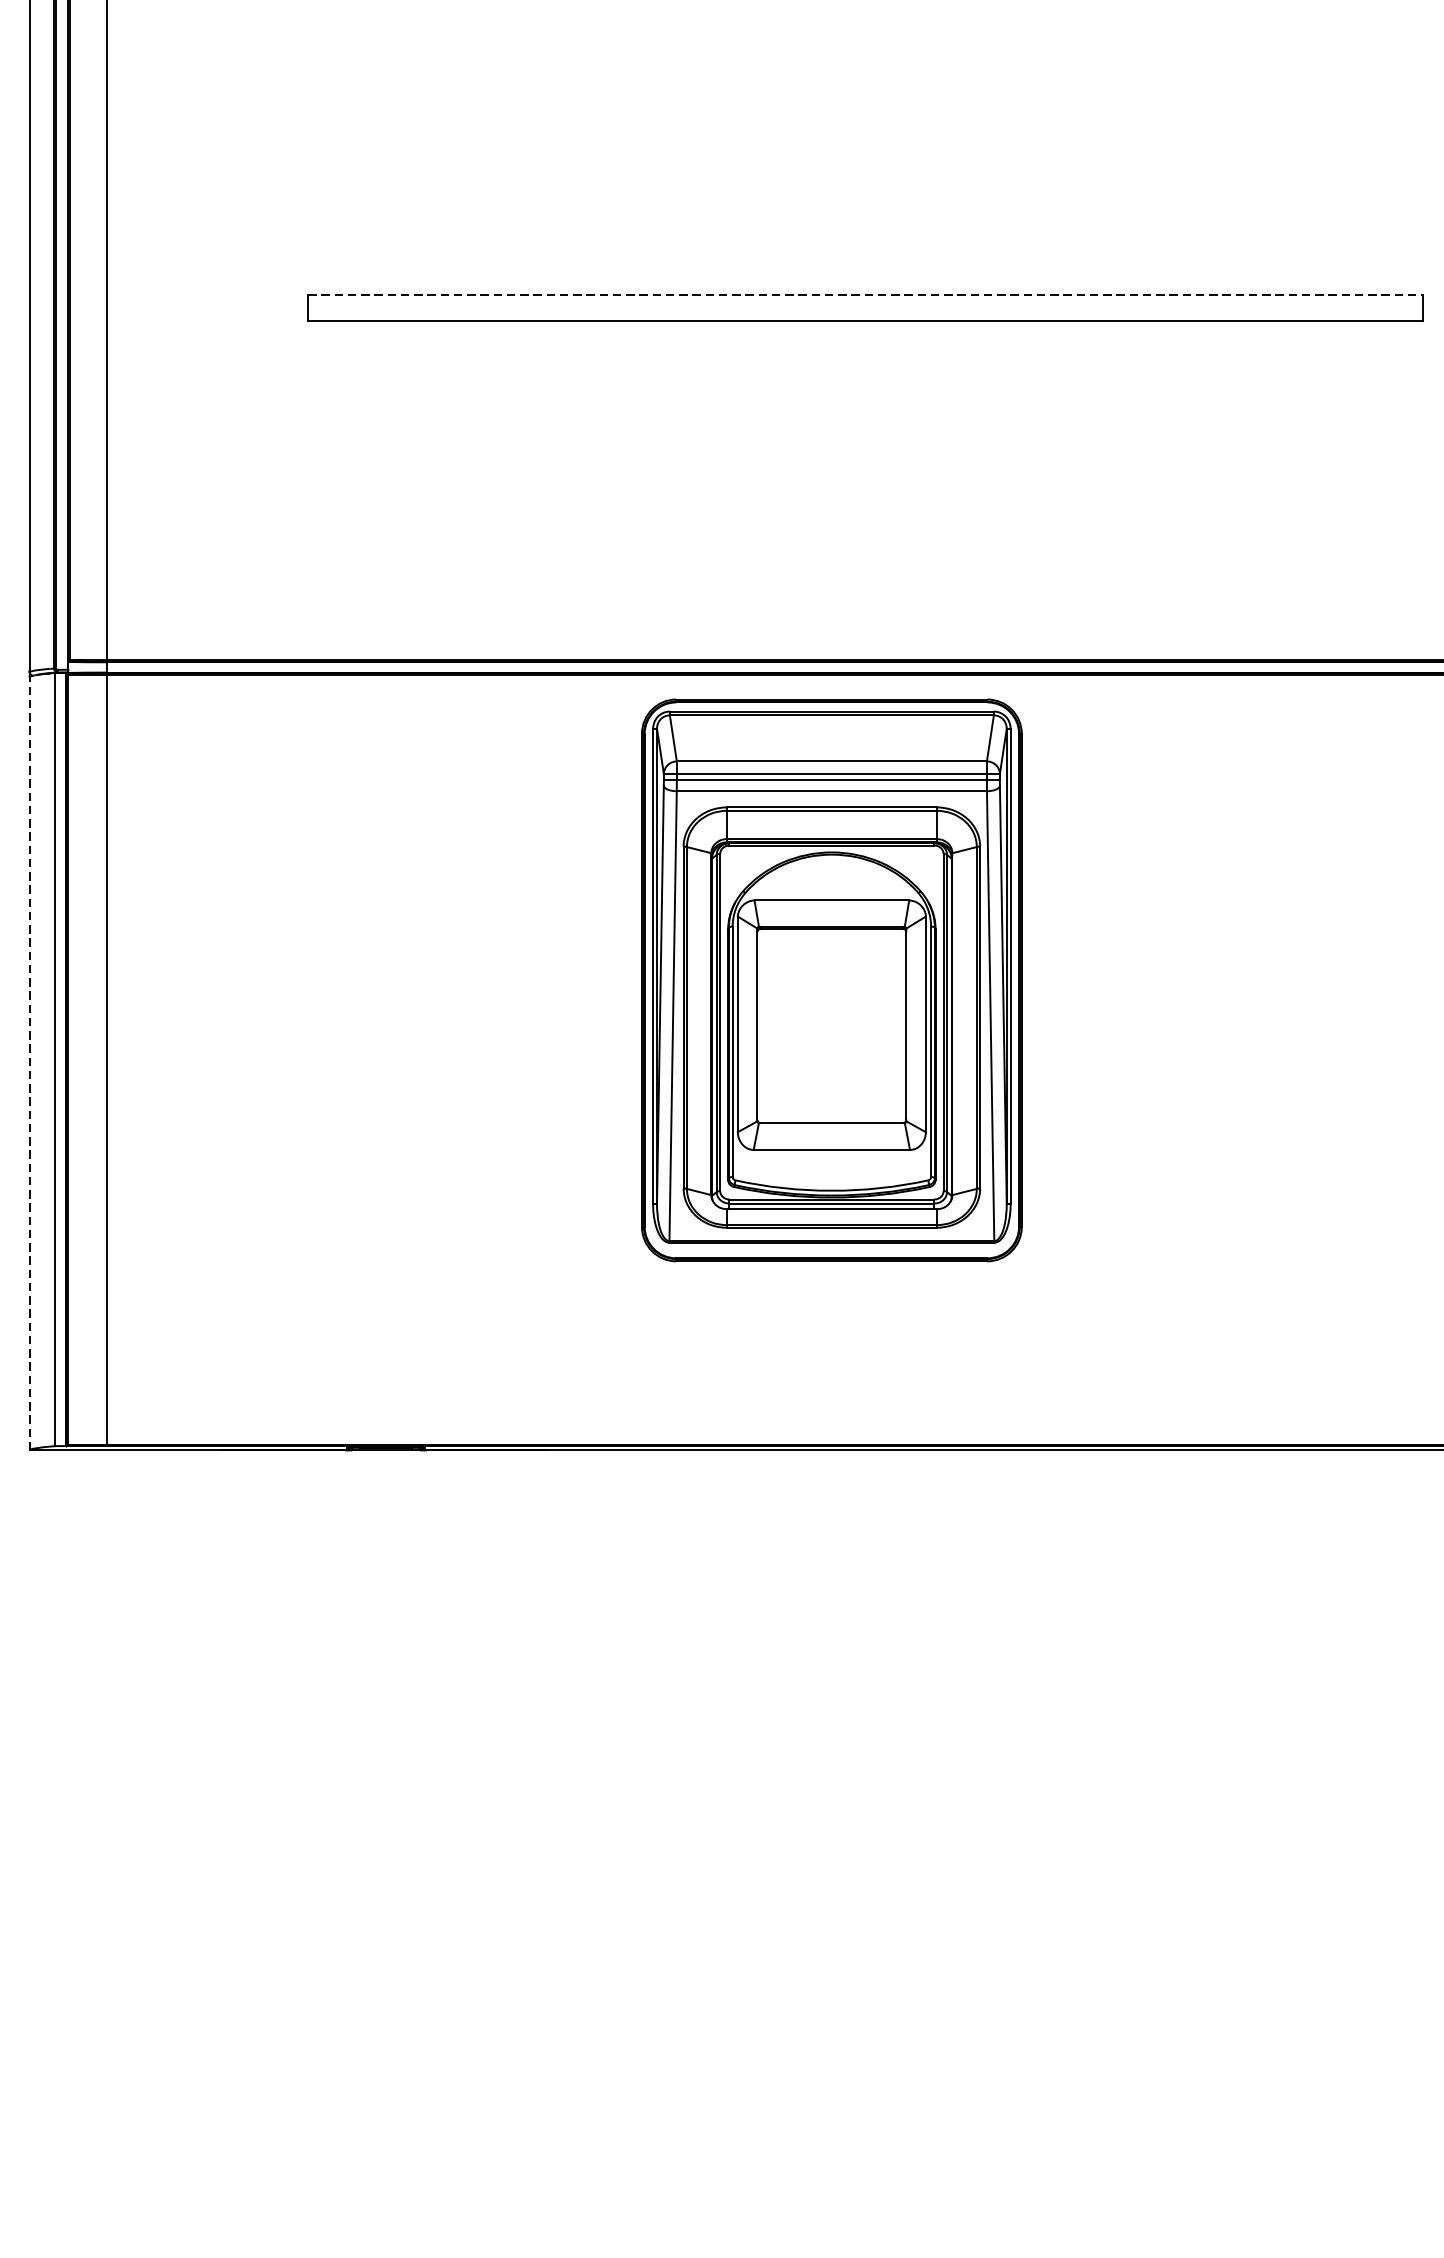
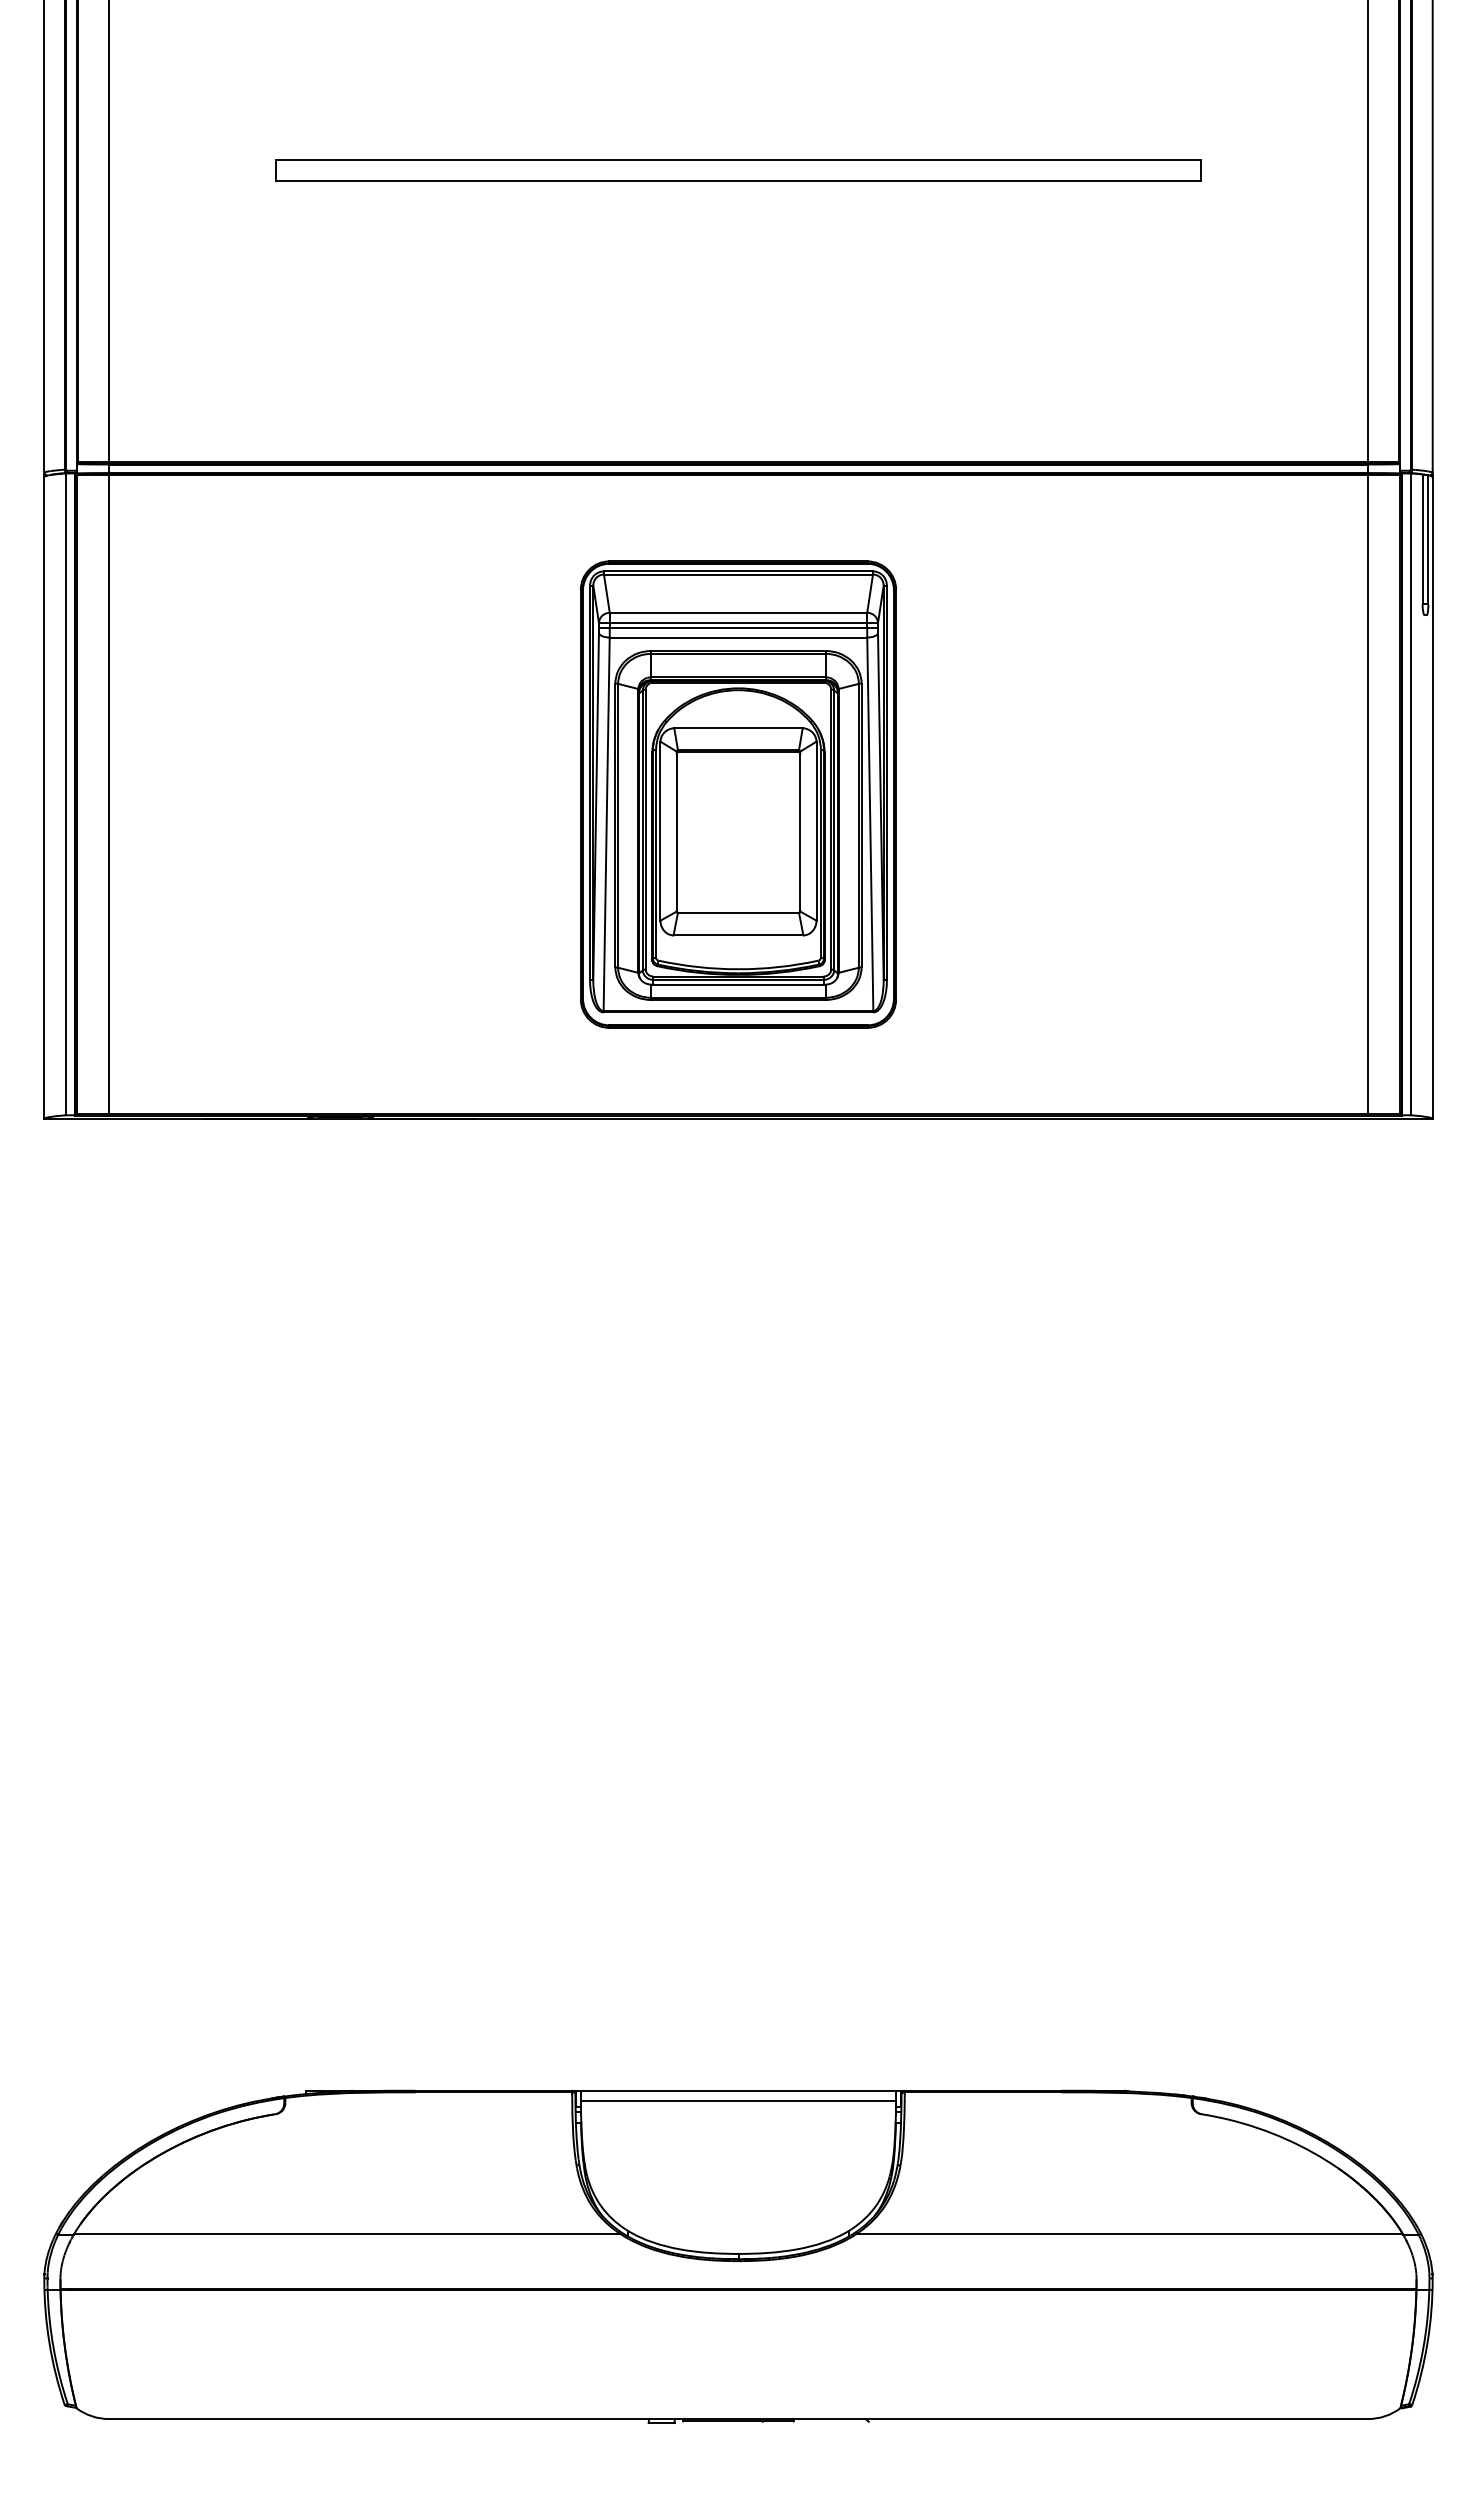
line: (865, 294) -> (738, 159), dashed -> solid
part: (831, 980) -> (738, 794), moved
line: (29, 1063) -> (44, 797), dashed -> solid

